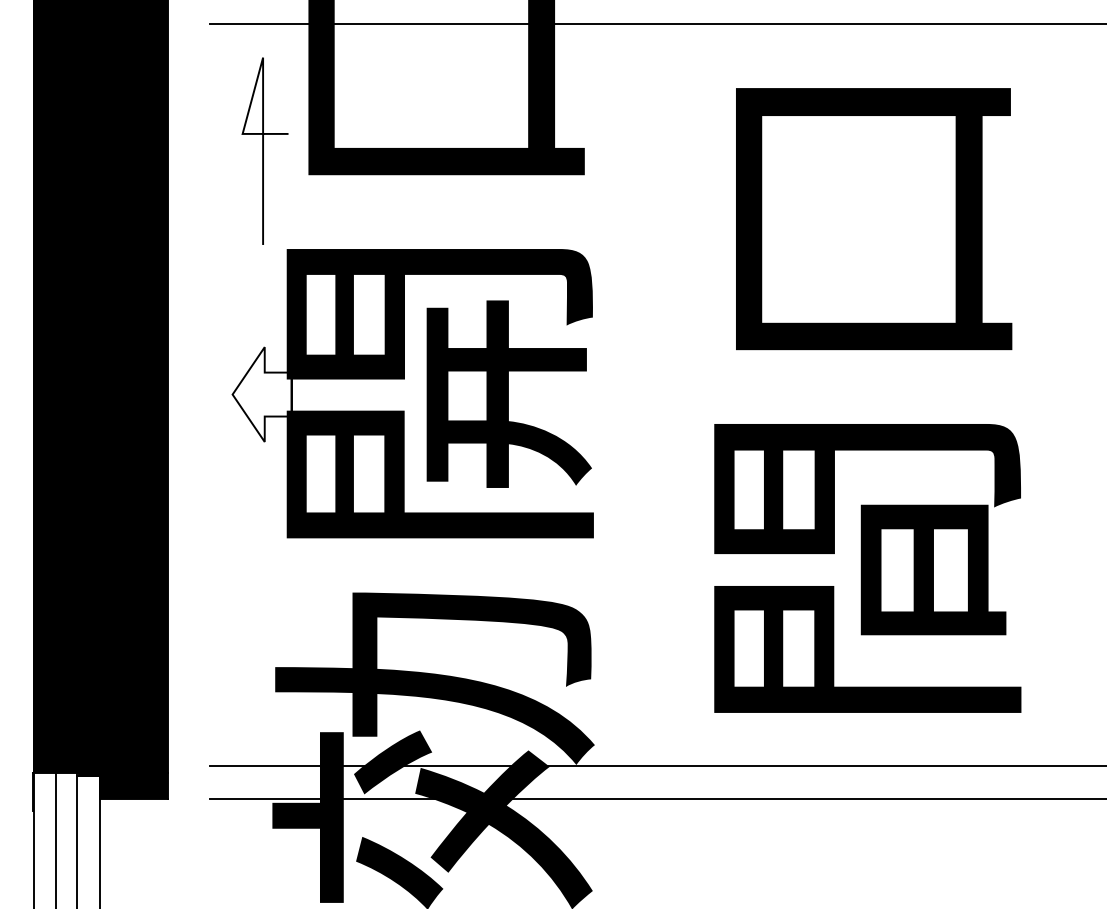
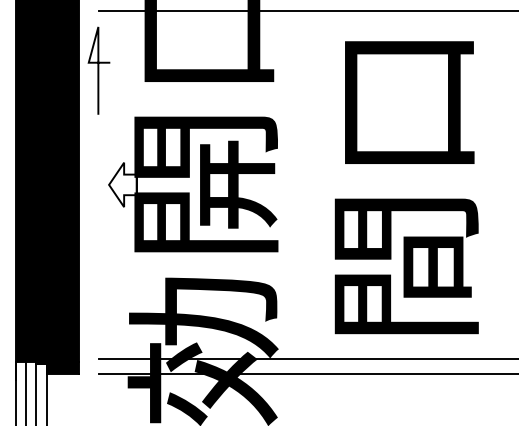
line: (263, 150) -> (98, 70), moved

